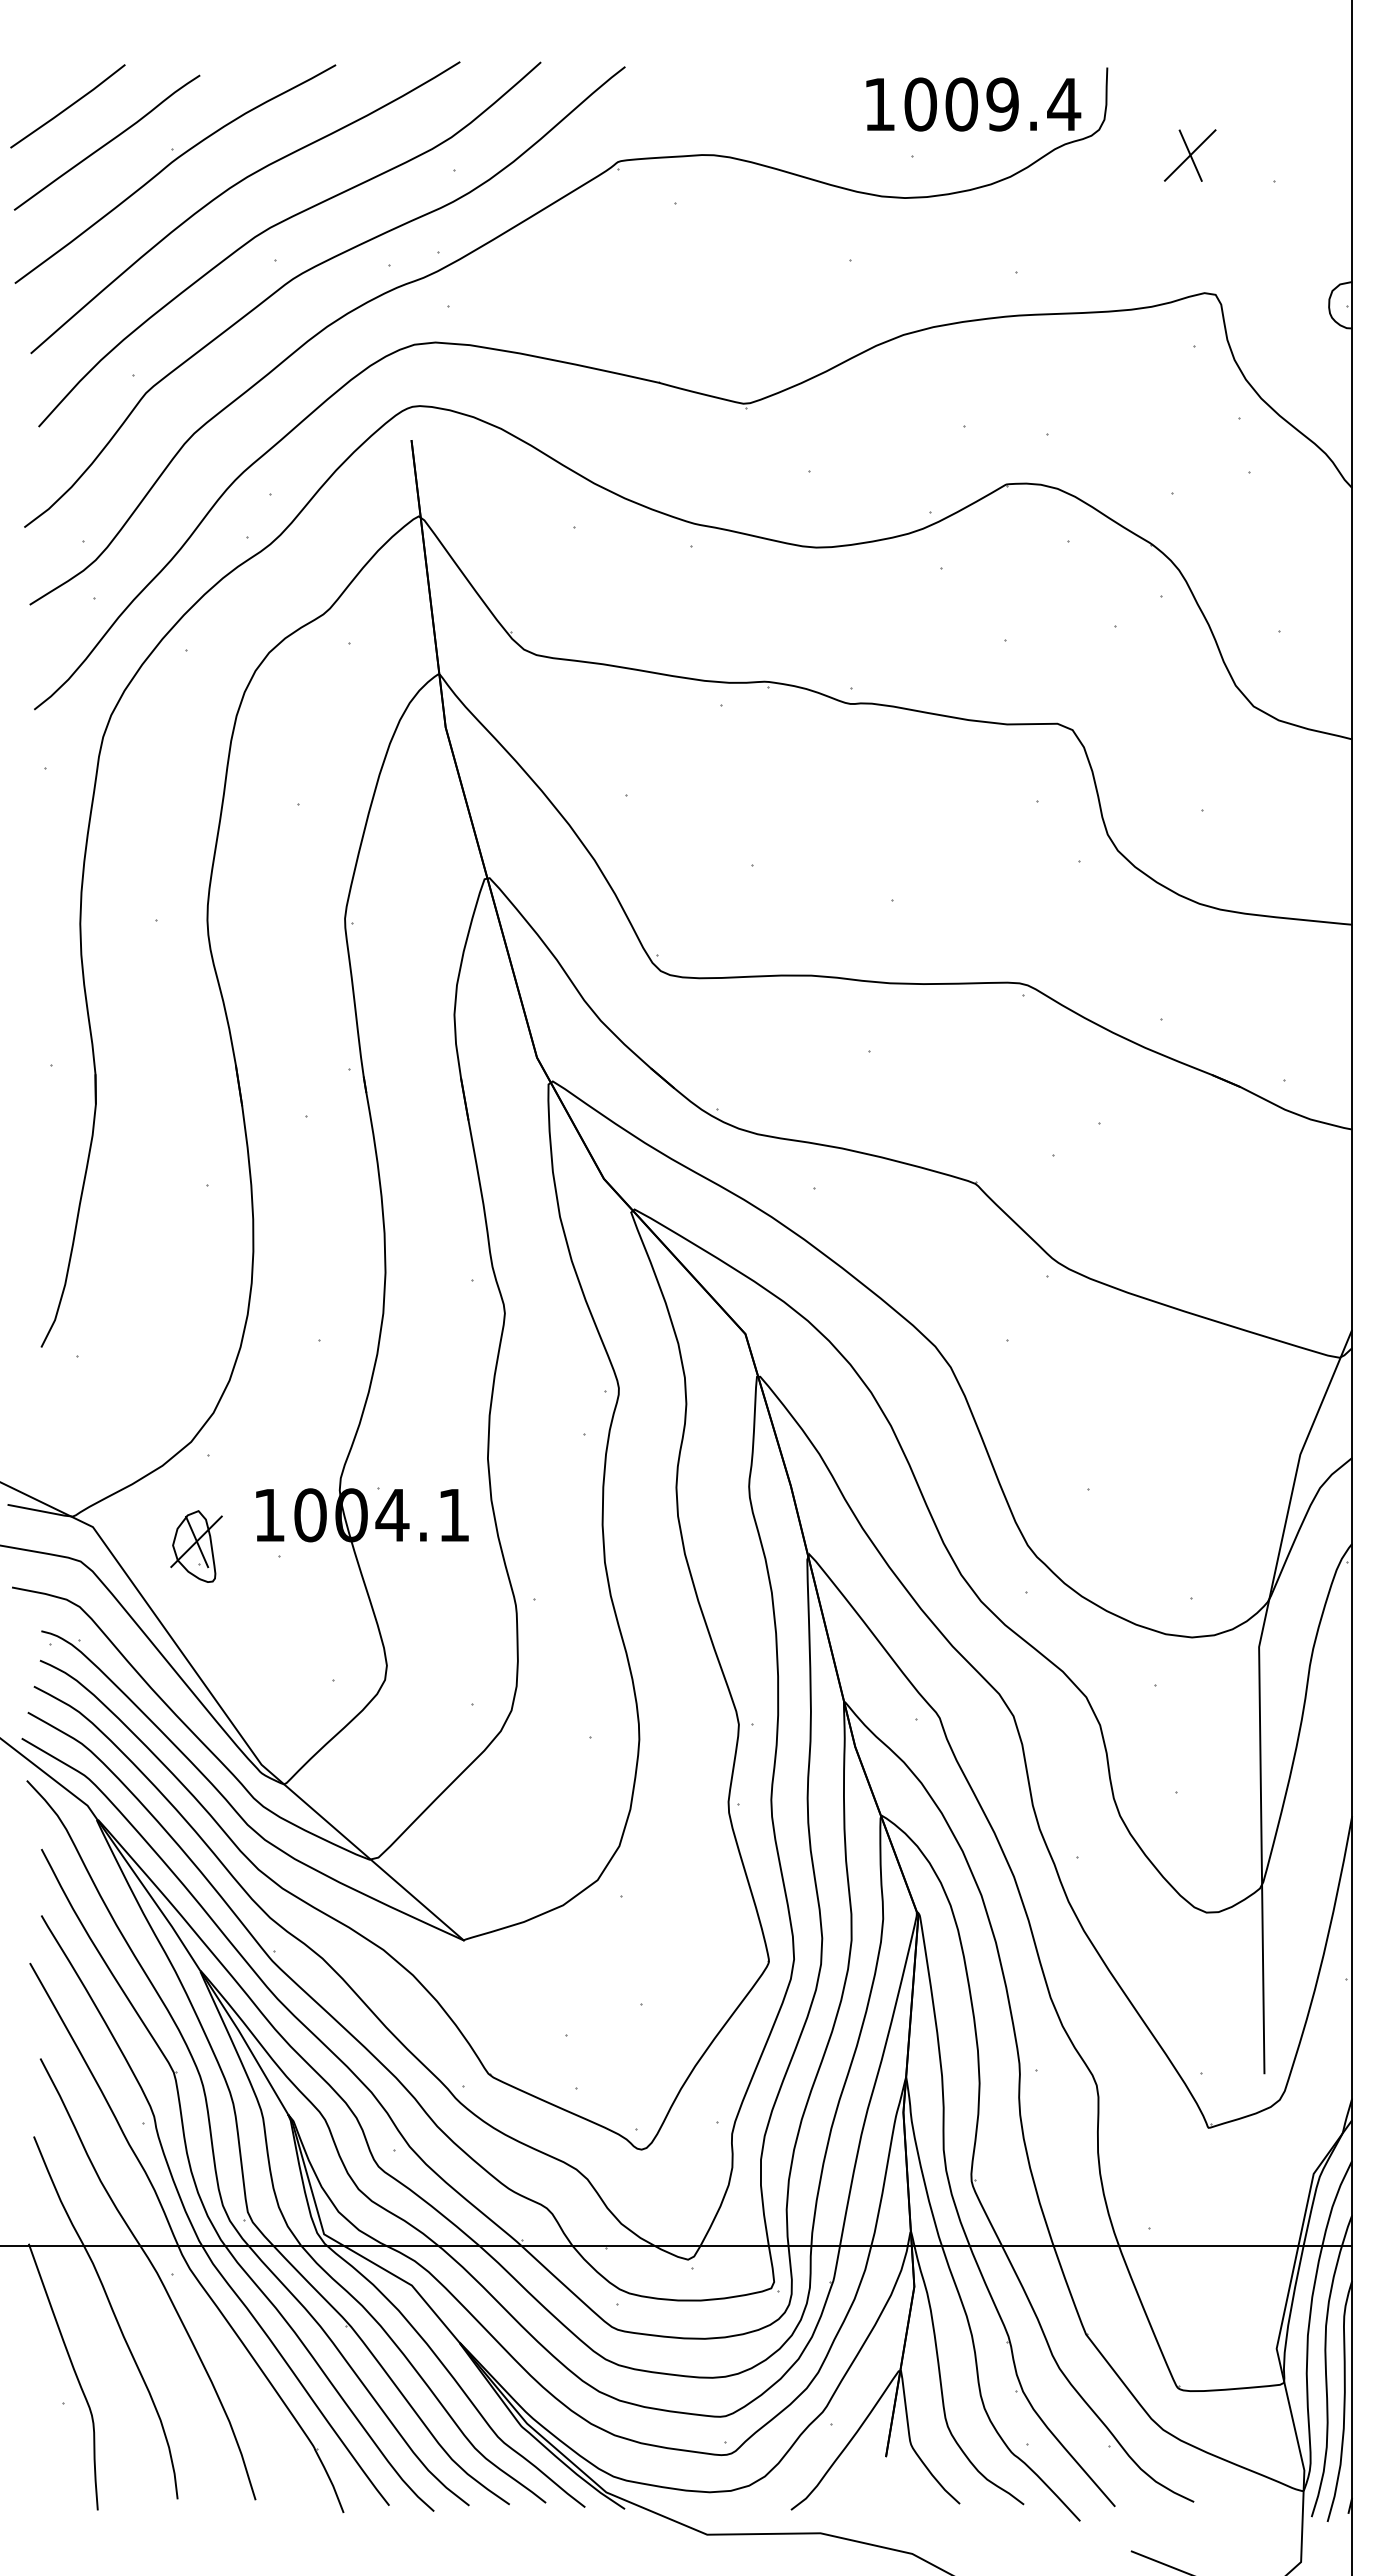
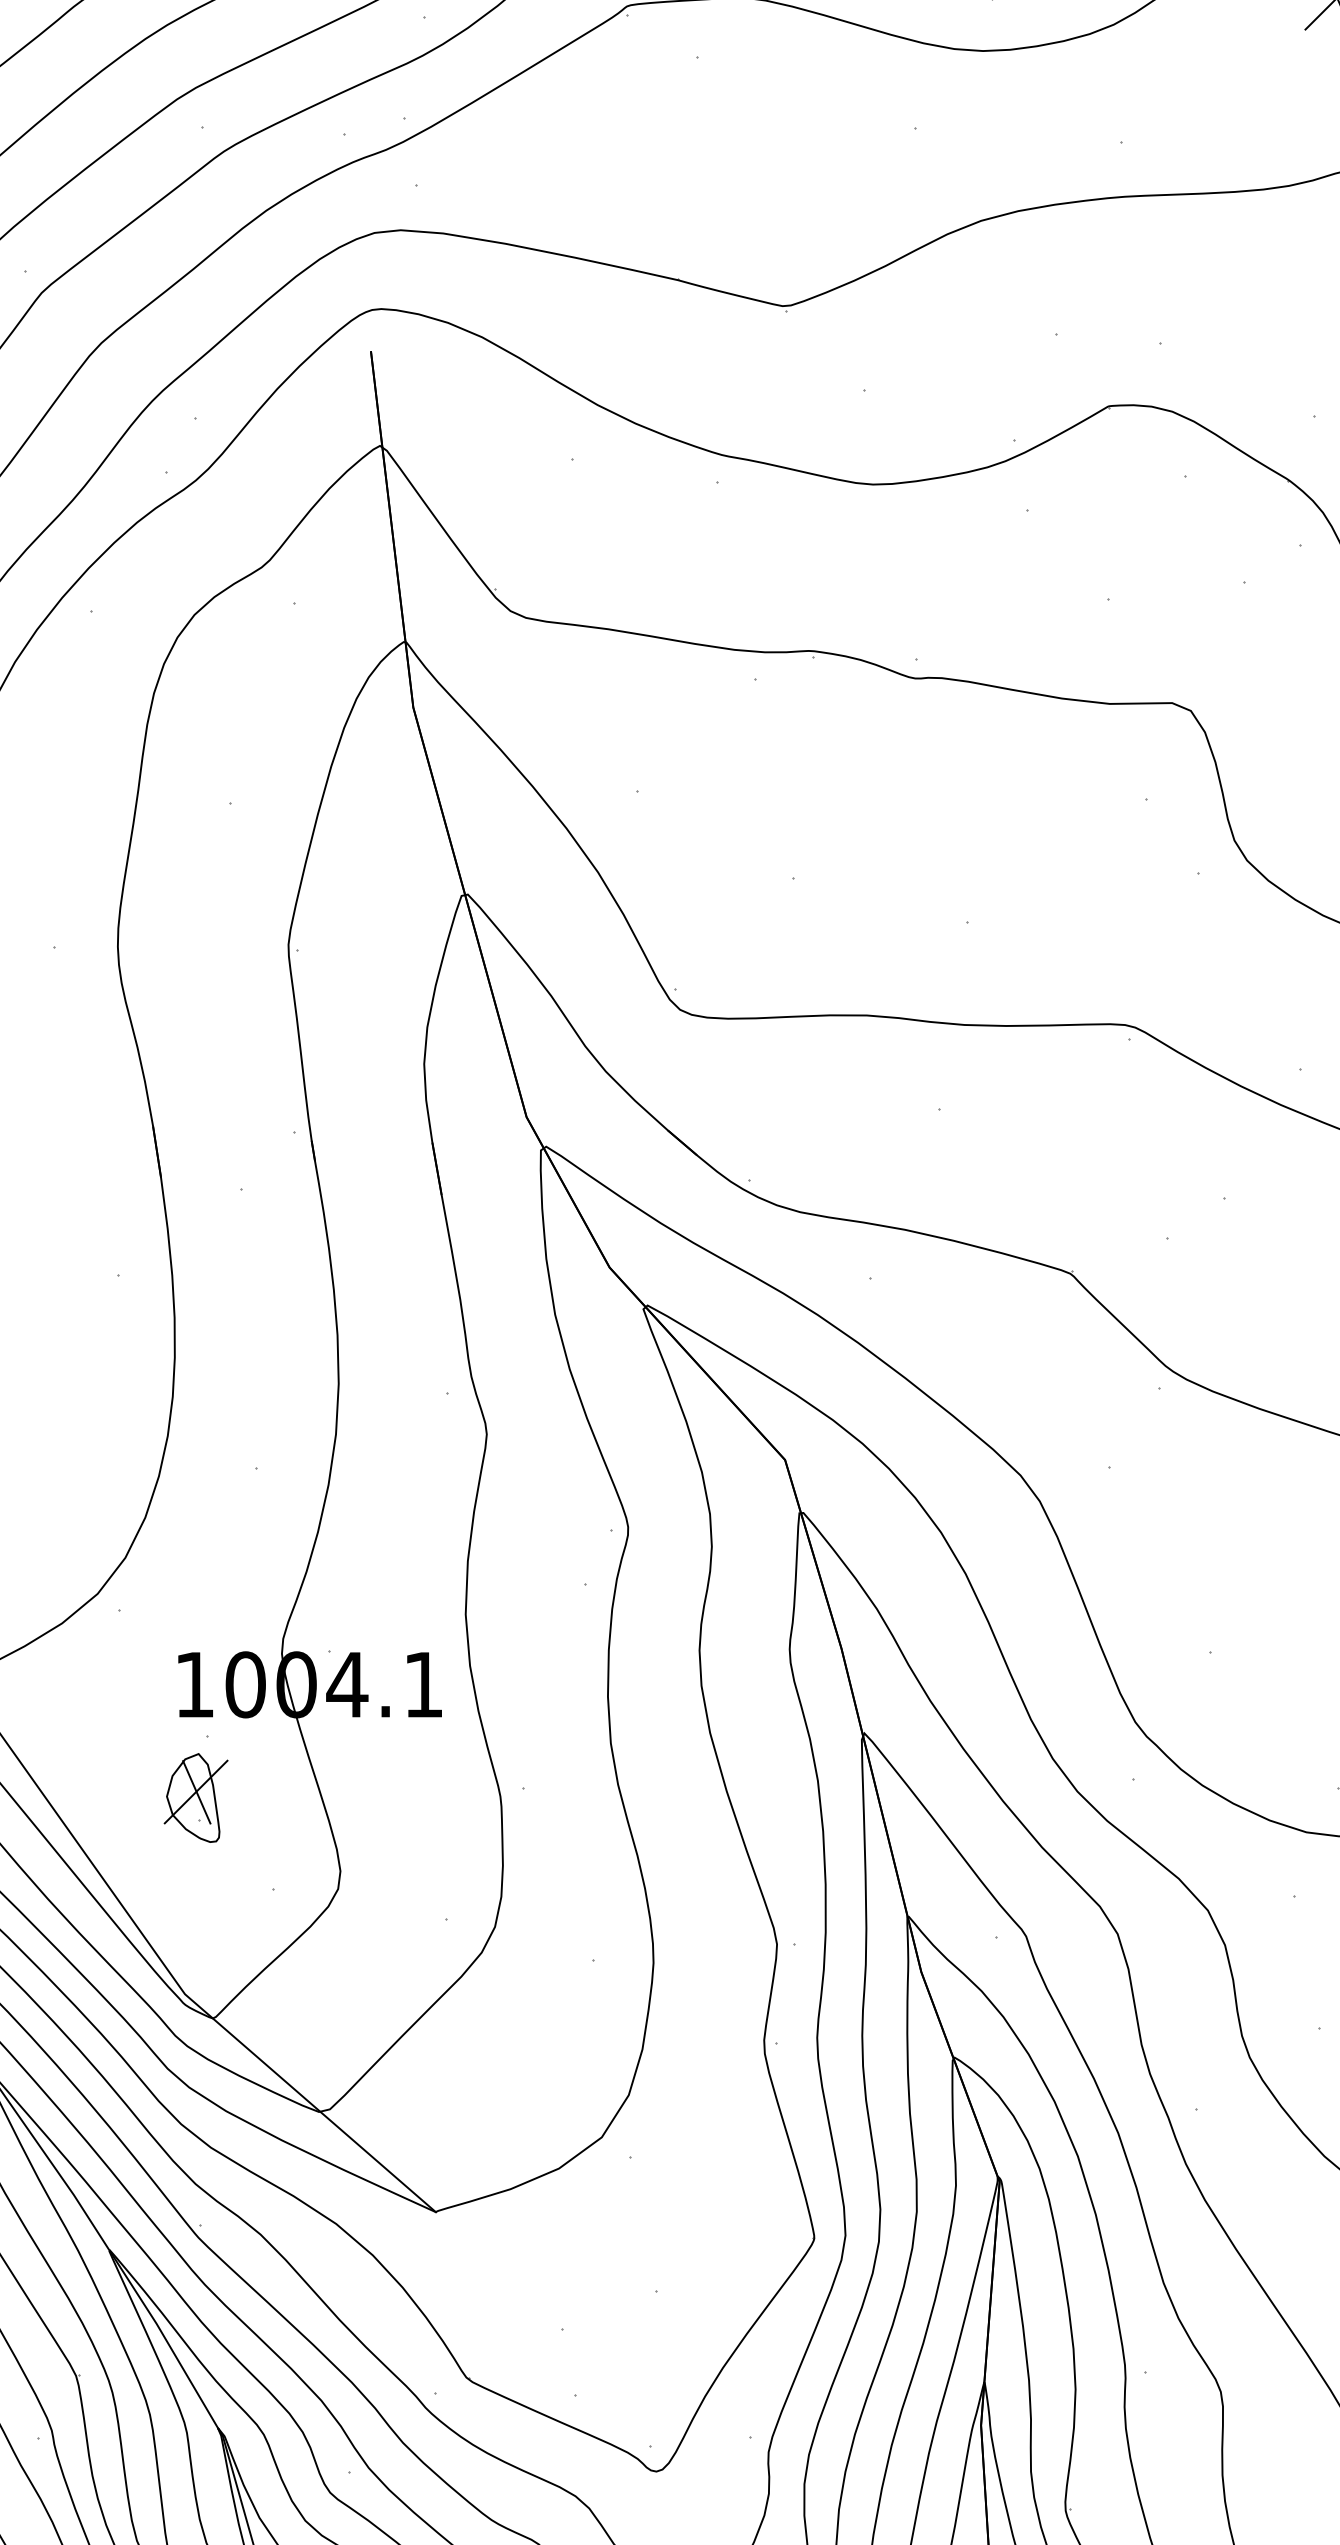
part: (196, 1546) -> (196, 1797), moved

